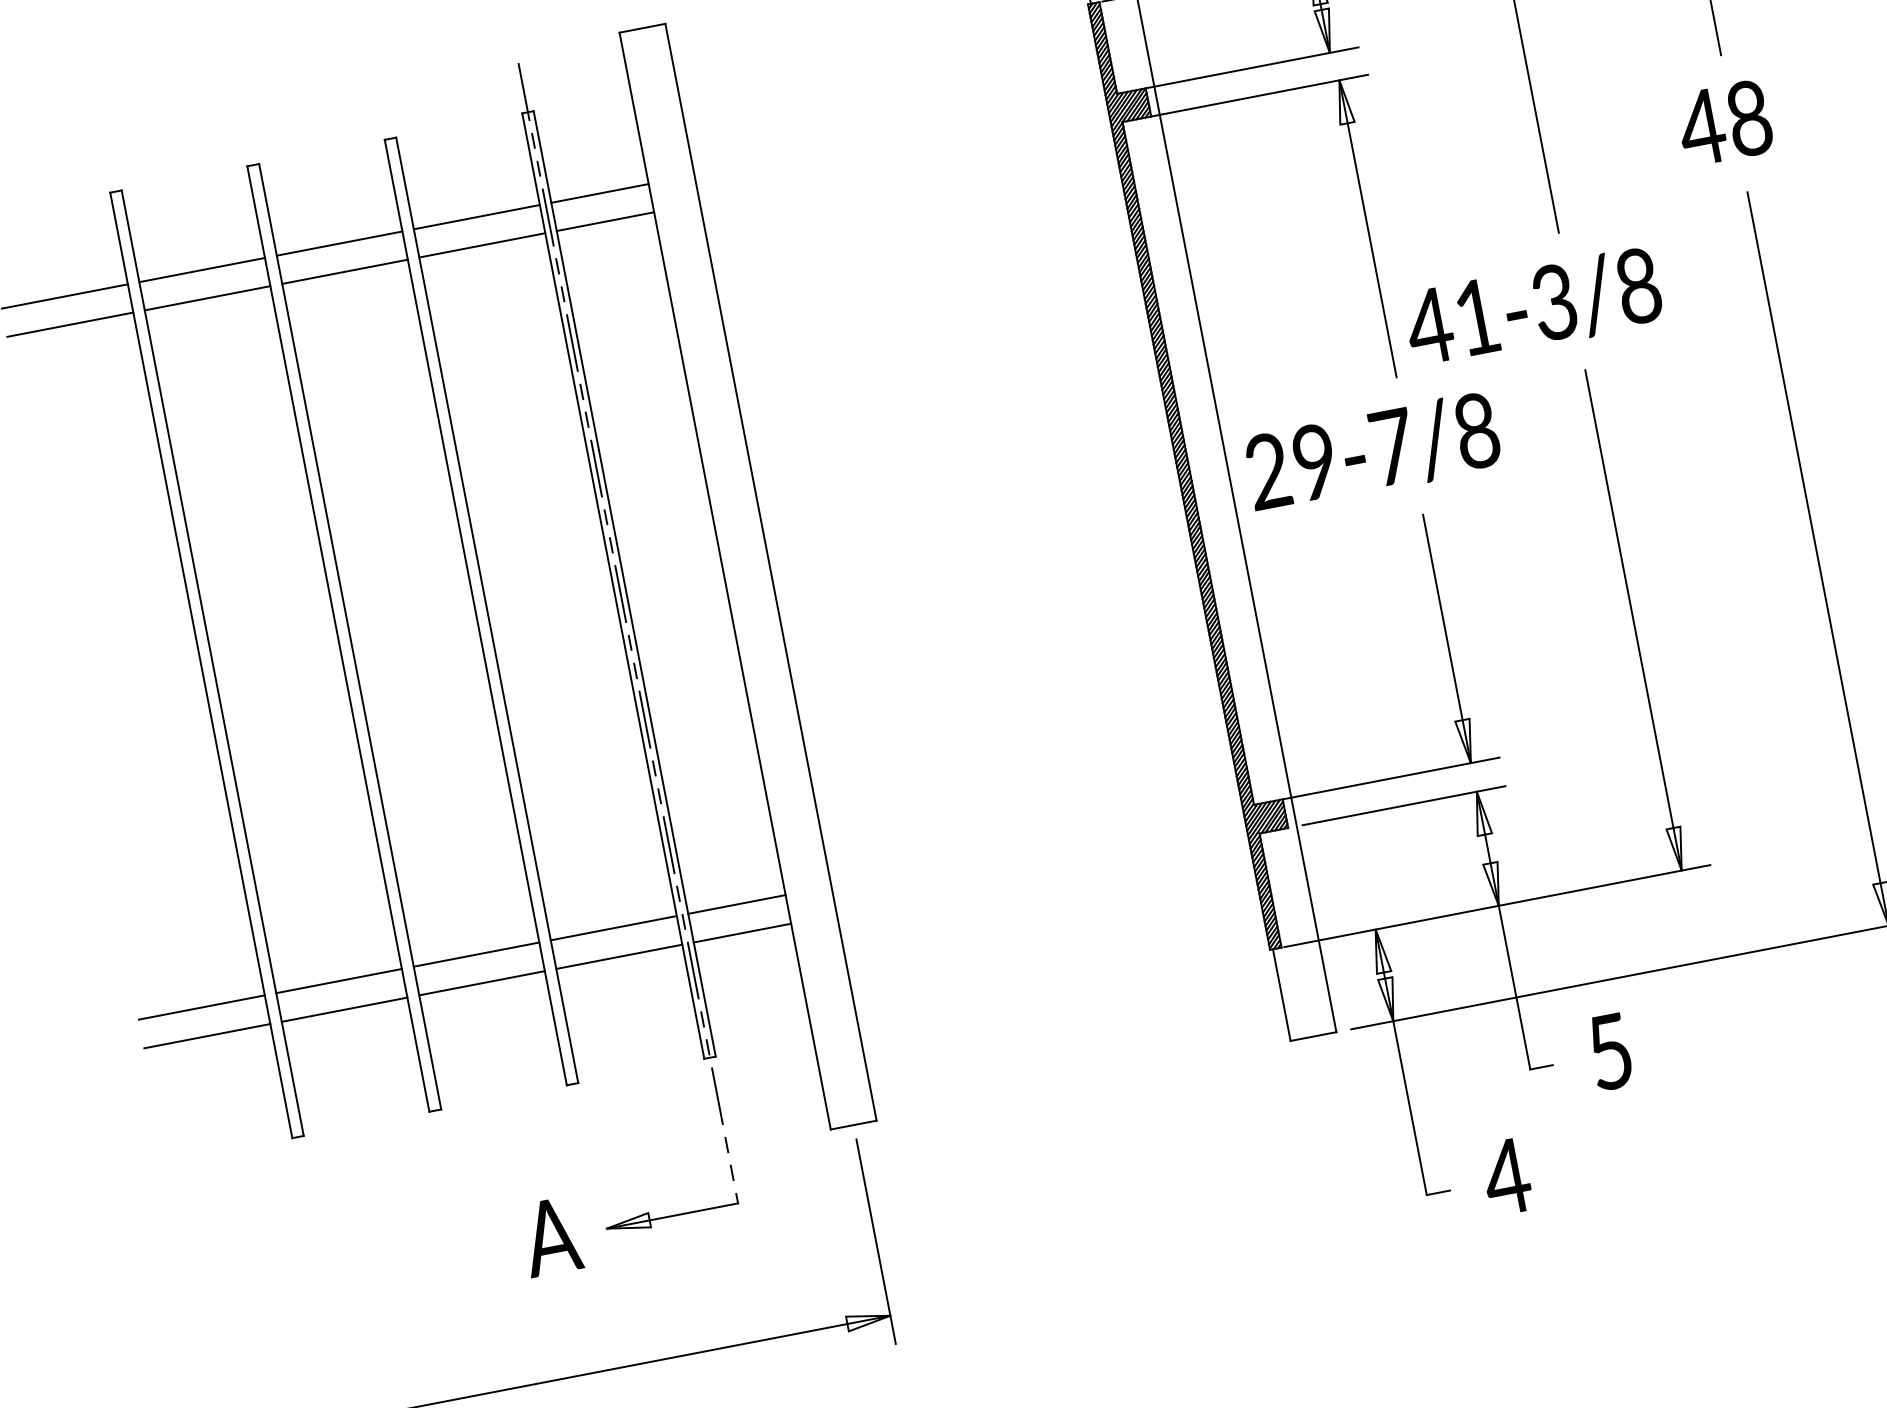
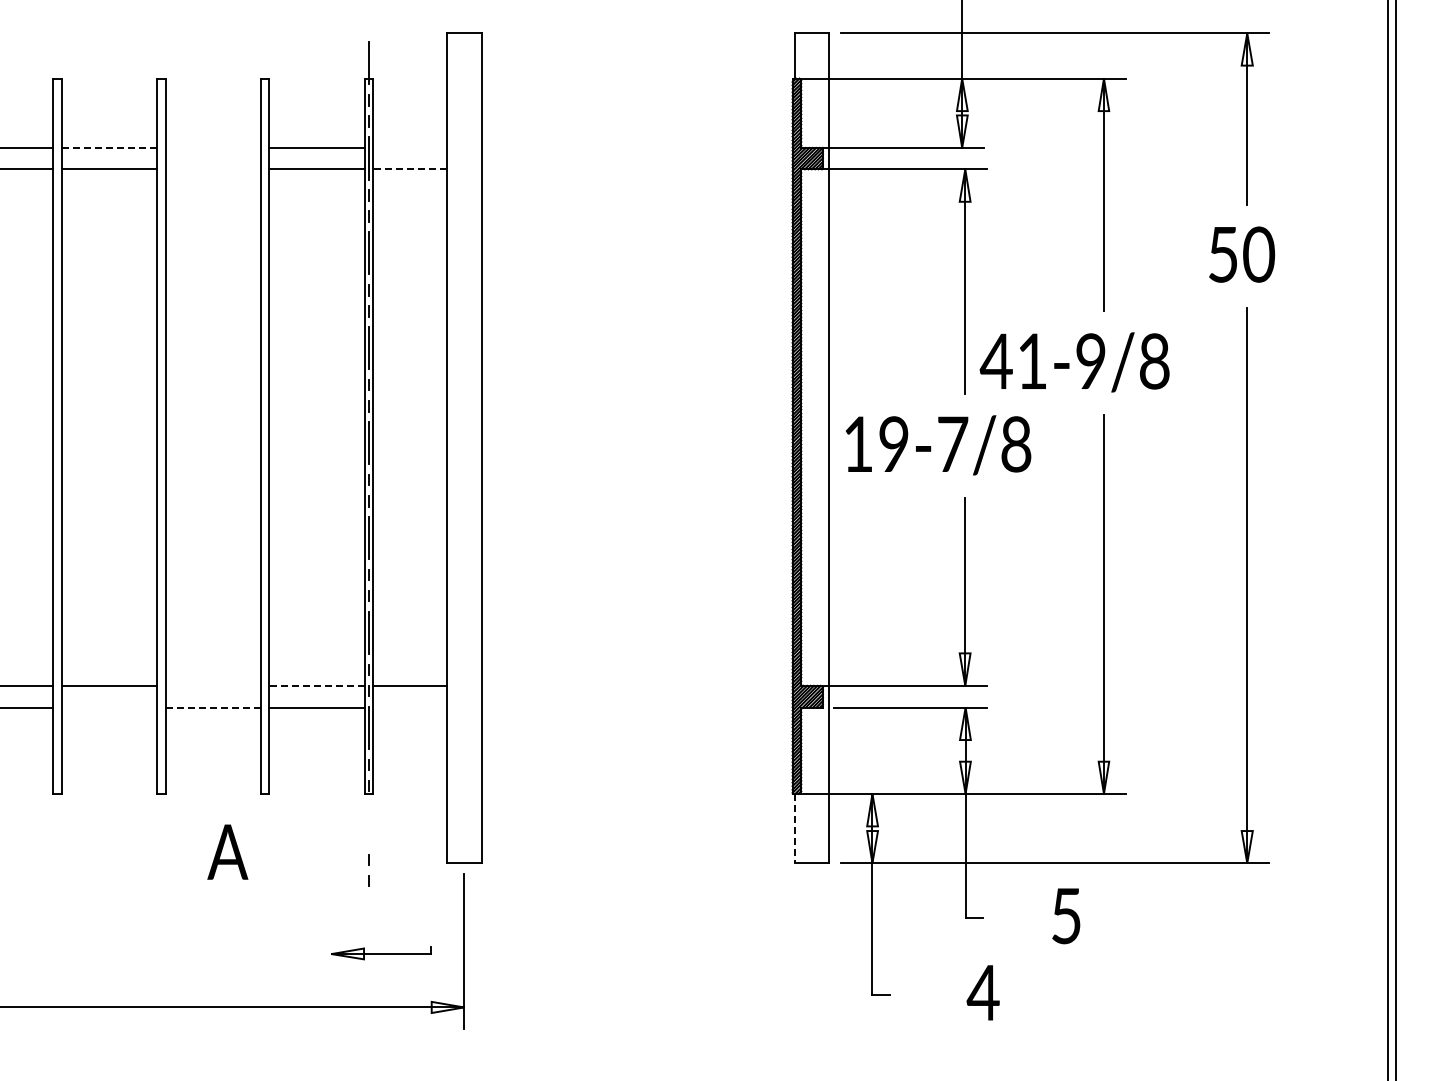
text: (1724, 122) -> (1240, 254), 48 -> 50
line: (599, 192) -> (409, 147), removed
line: (606, 221) -> (410, 169), solid -> dashed
line: (338, 243) -> (212, 147), removed
line: (202, 269) -> (109, 147), solid -> dashed
line: (344, 272) -> (212, 169), removed
text: (1553, 302) -> (1090, 361), 41-3/8 -> 41-9/8
text: (1266, 470) -> (857, 443), 29-7/8 -> 19-7/8
line: (613, 927) -> (316, 685), solid -> dashed
line: (741, 933) -> (409, 707), removed
line: (475, 954) -> (212, 685), removed
line: (482, 983) -> (213, 707), solid -> dashed
line: (1281, 995) -> (794, 828), solid -> dashed
line: (343, 1009) -> (108, 707), removed
text: (1610, 1052) -> (1066, 916), moved
line: (716, 1095) -> (368, 822), removed
text: (1505, 1176) -> (982, 992), moved
part: (672, 1215) -> (381, 953), moved
text: (550, 1235) -> (227, 851), moved

